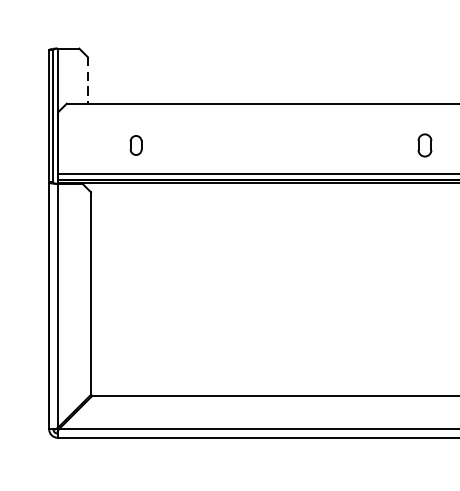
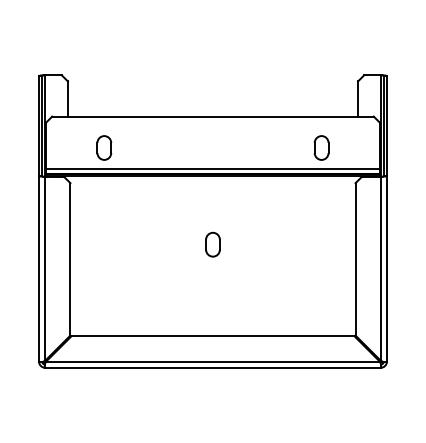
line: (87, 80) -> (67, 99), dashed -> solid
part: (136, 144) -> (104, 147), size x1.67
part: (424, 144) -> (321, 147), size x1.43
part: (279, 273) -> (212, 244), added

